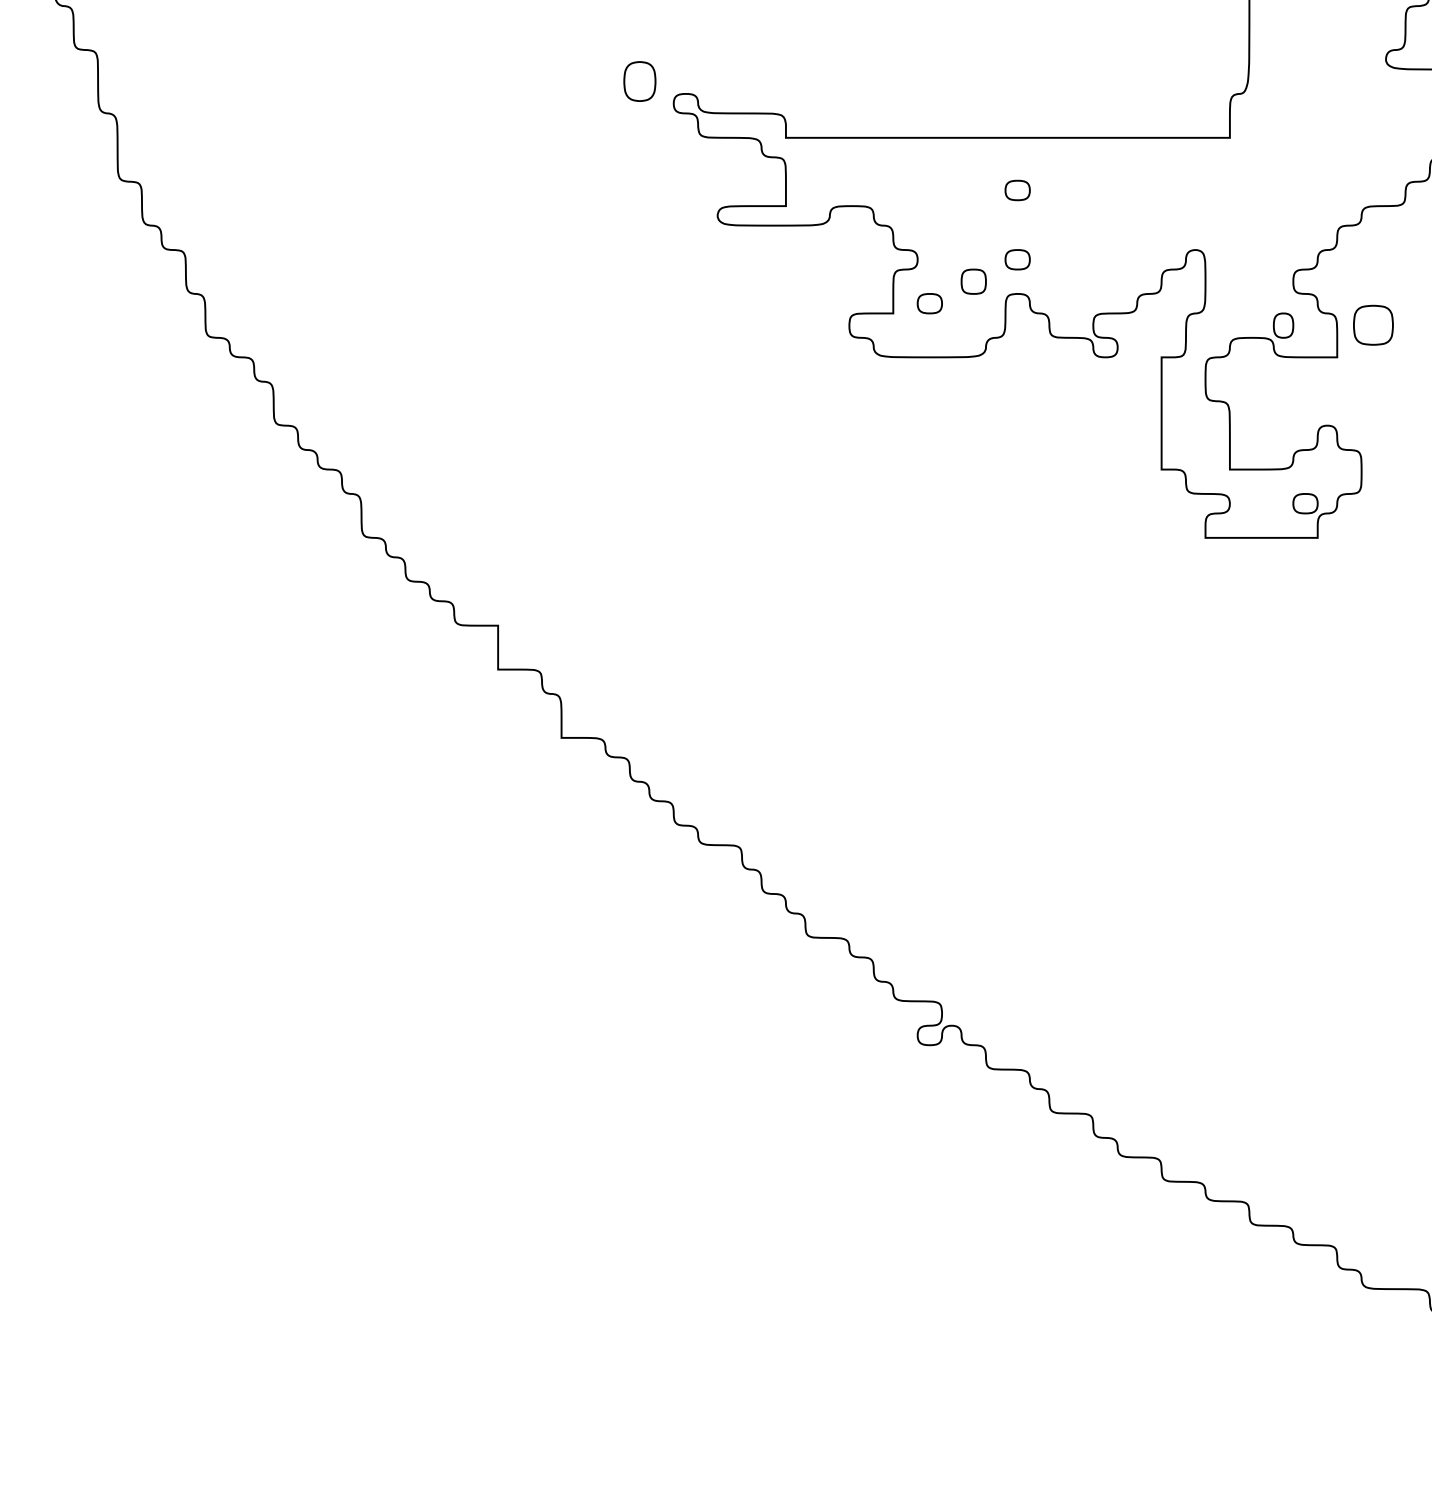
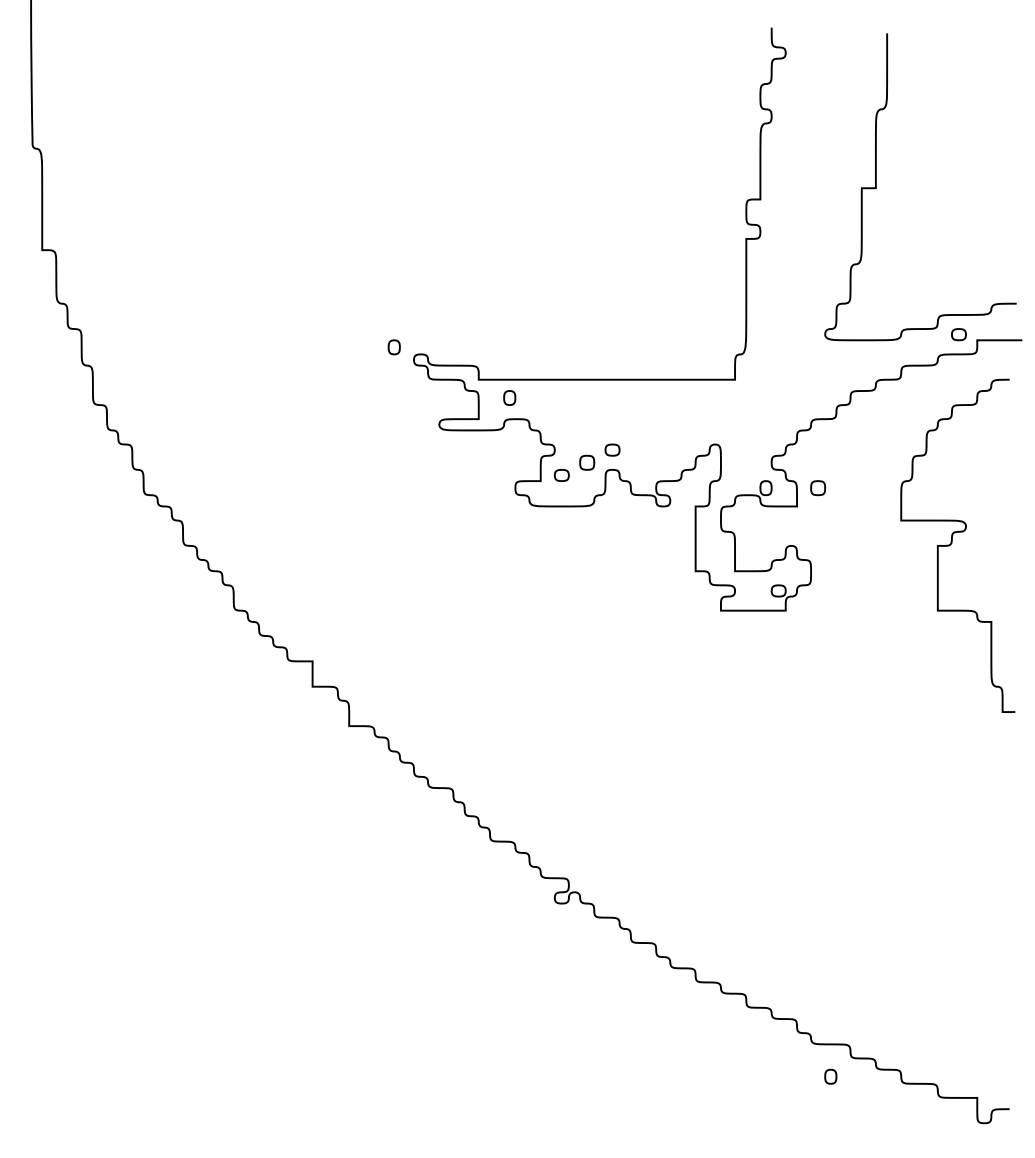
part: (638, 81) -> (393, 347), size x0.62
part: (839, 168) -> (509, 397), added
part: (1017, 189) -> (612, 409), removed
part: (1374, 326) -> (818, 488), size x0.62
part: (1395, 1344) -> (830, 1076), added

